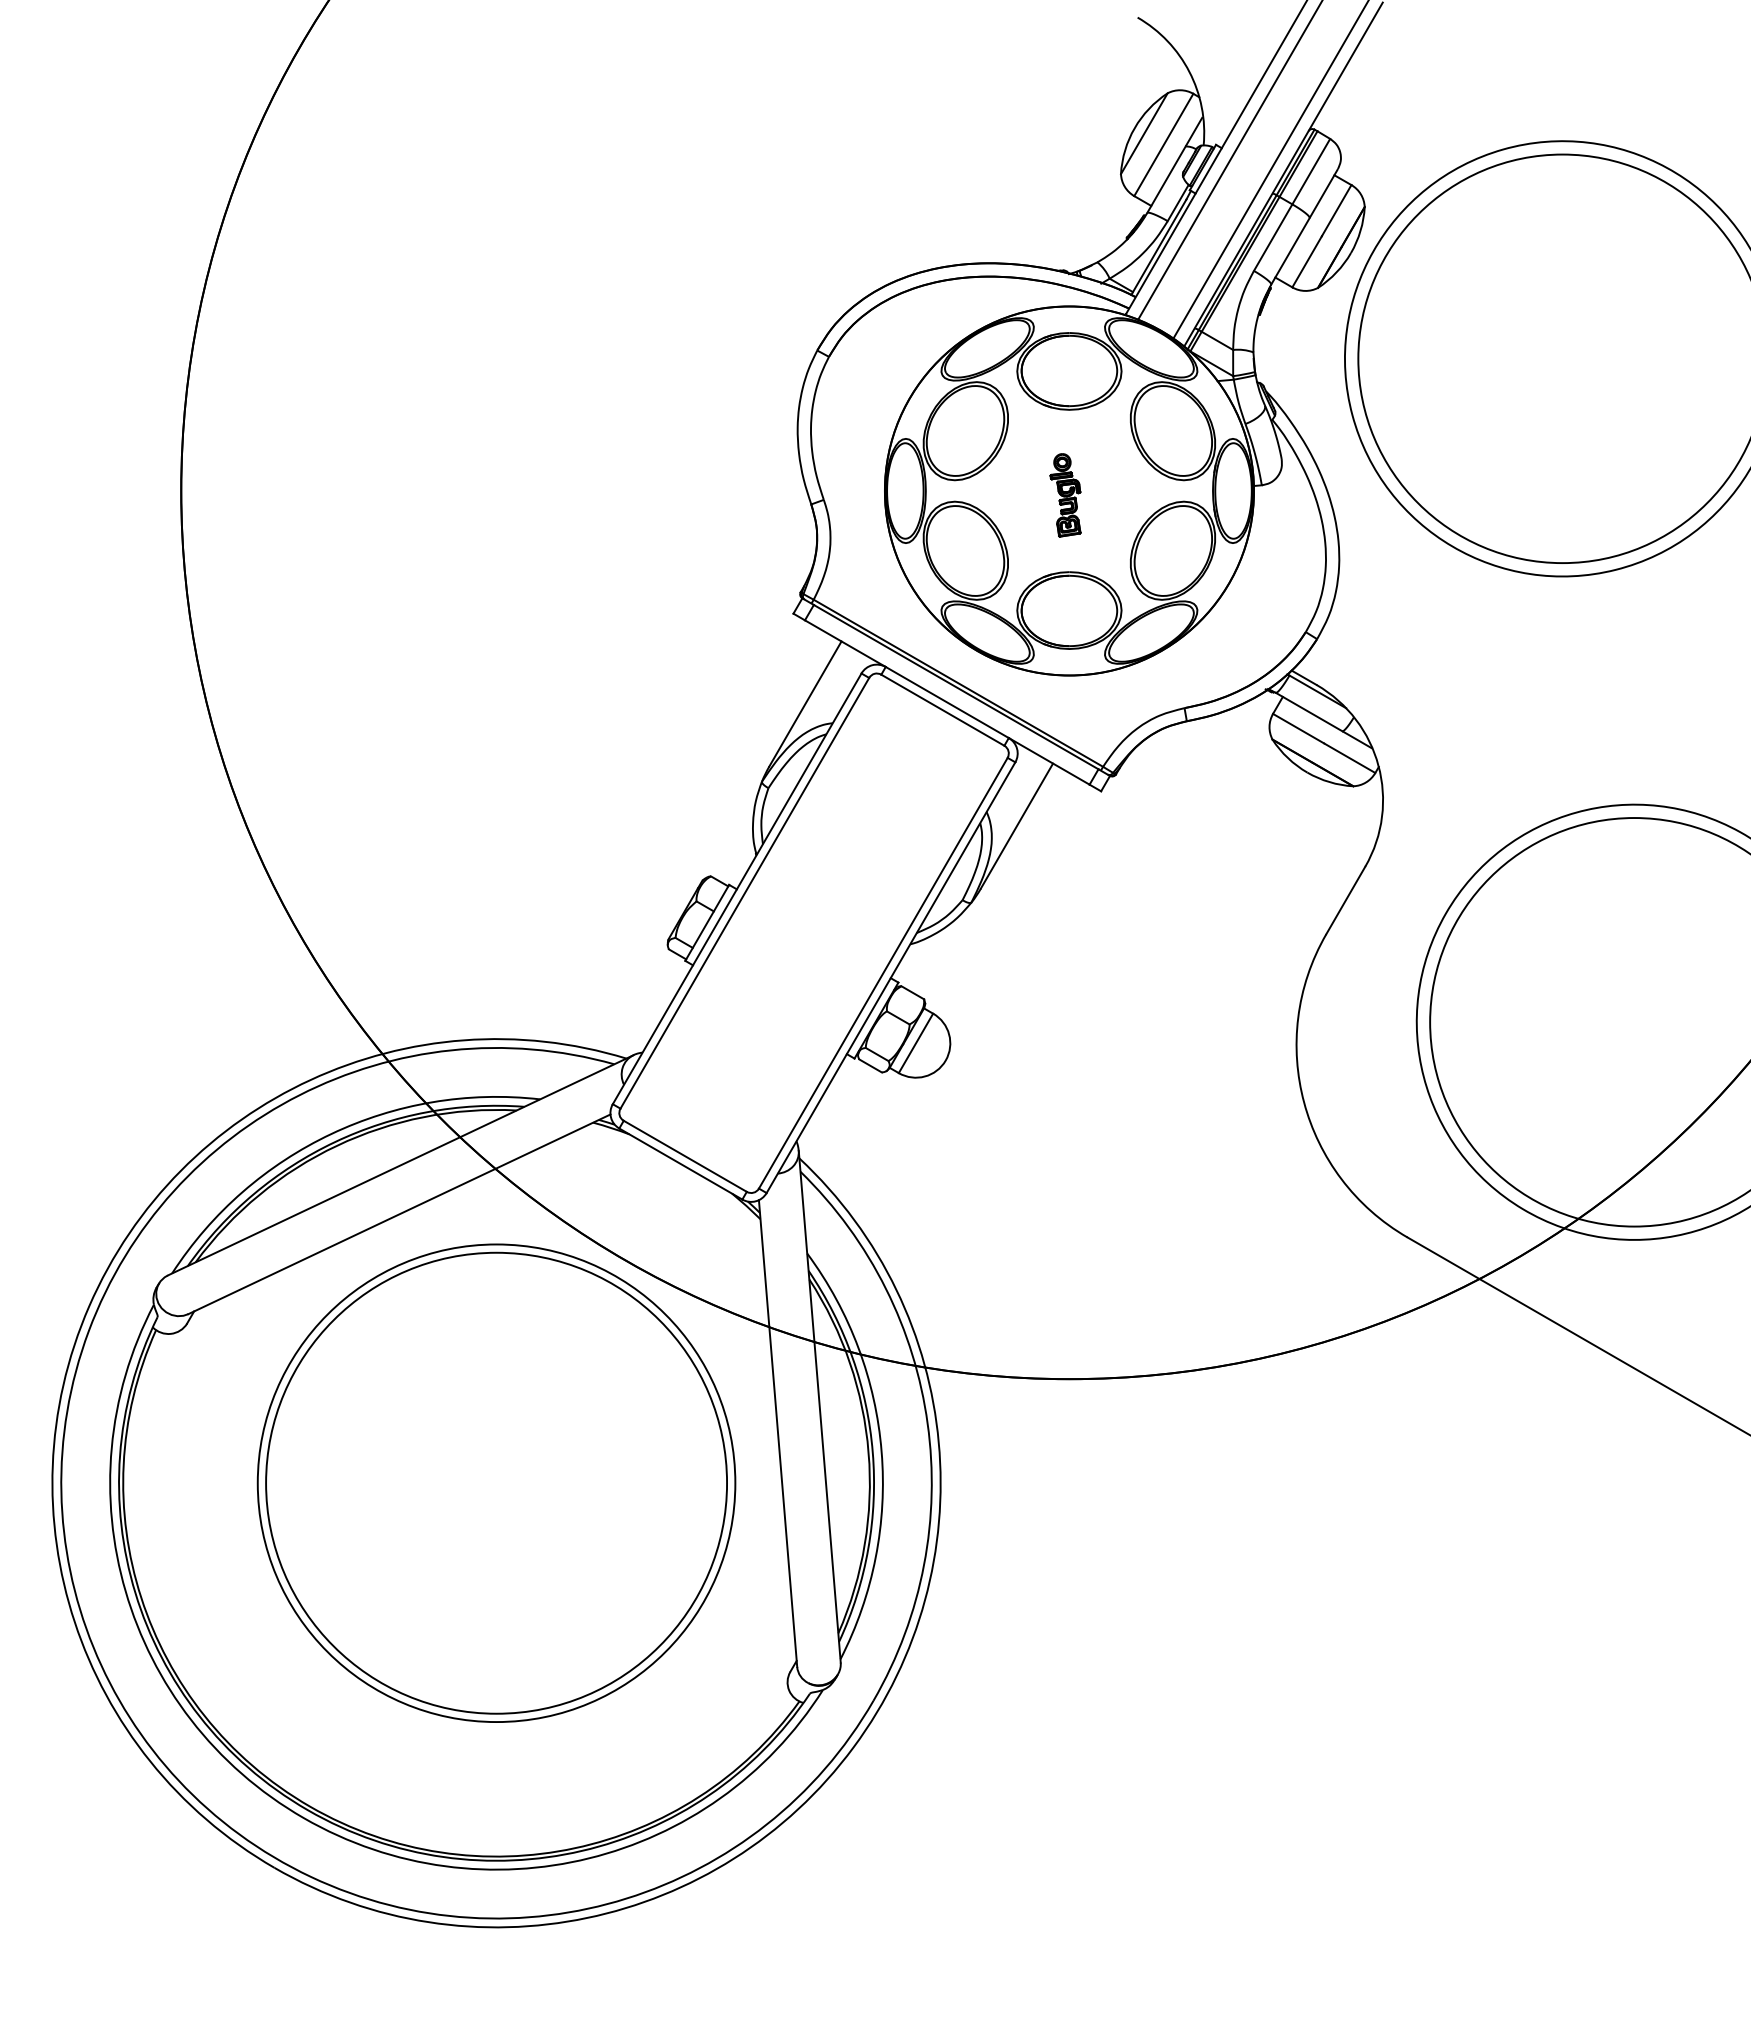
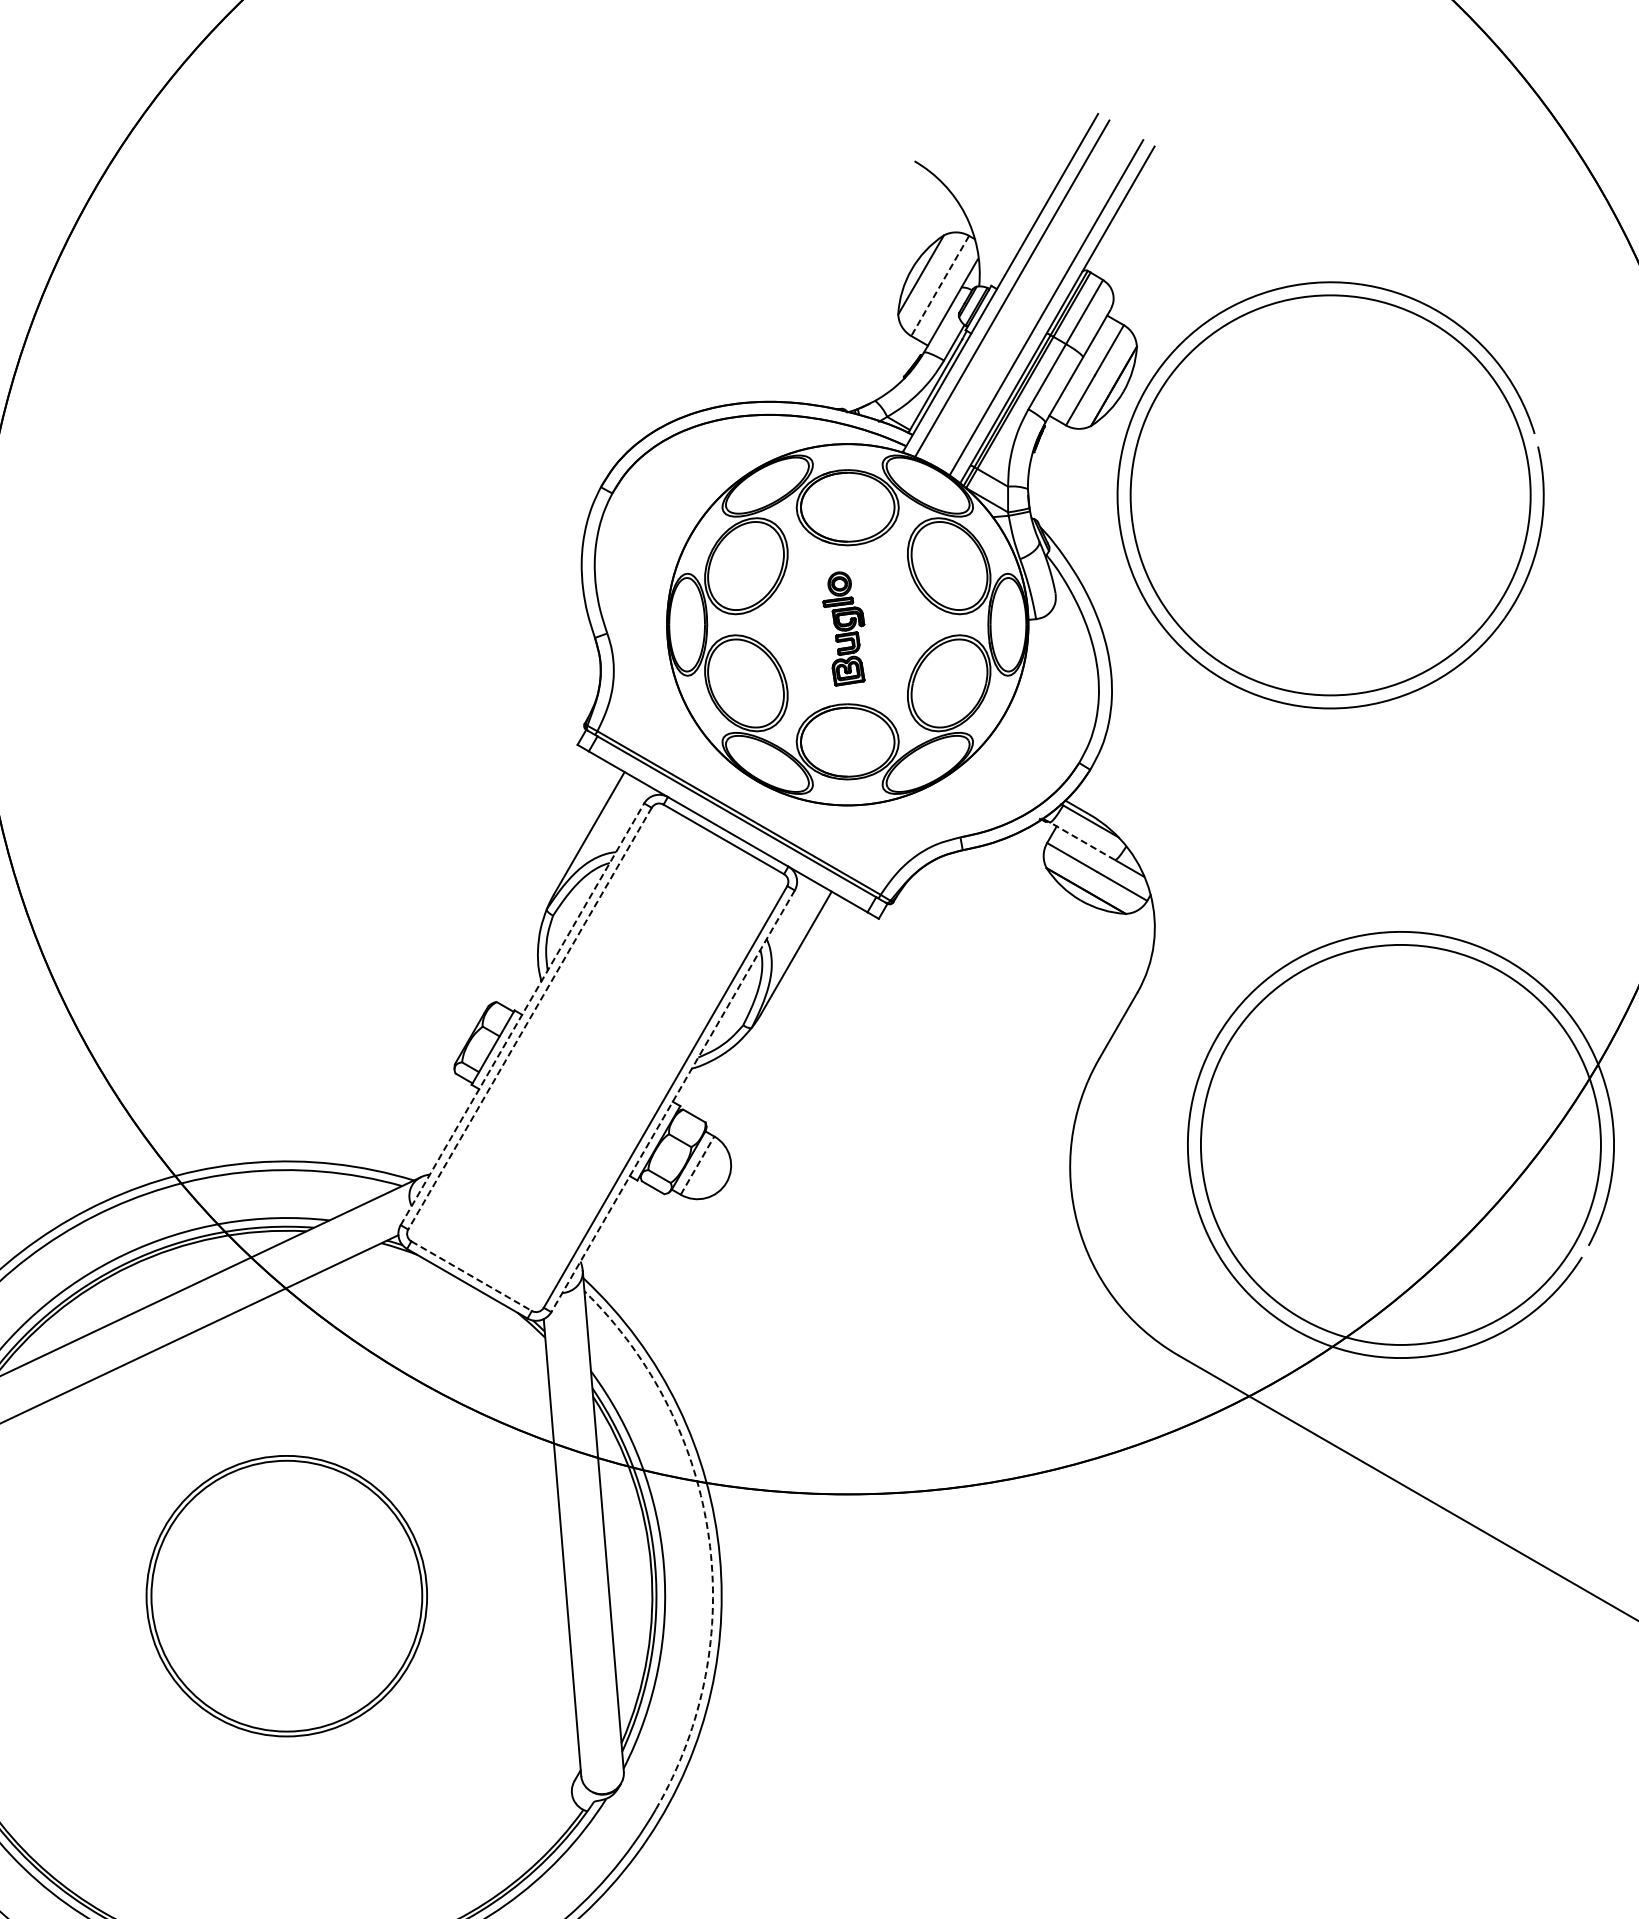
line: (1163, 145) -> (939, 286), solid -> dashed
part: (1065, 495) -> (843, 629), size x1.4
line: (1308, 711) -> (1081, 840), solid -> dashed
line: (737, 888) -> (522, 1013), solid -> dashed
line: (744, 893) -> (529, 1018), solid -> dashed
line: (891, 977) -> (673, 1101), solid -> dashed
line: (916, 1042) -> (698, 1164), solid -> dashed
line: (685, 1156) -> (471, 1276), solid -> dashed
arc: (927, 1423) -> (708, 1537), solid -> dashed
part: (496, 1482) -> (286, 1595), size x0.6

